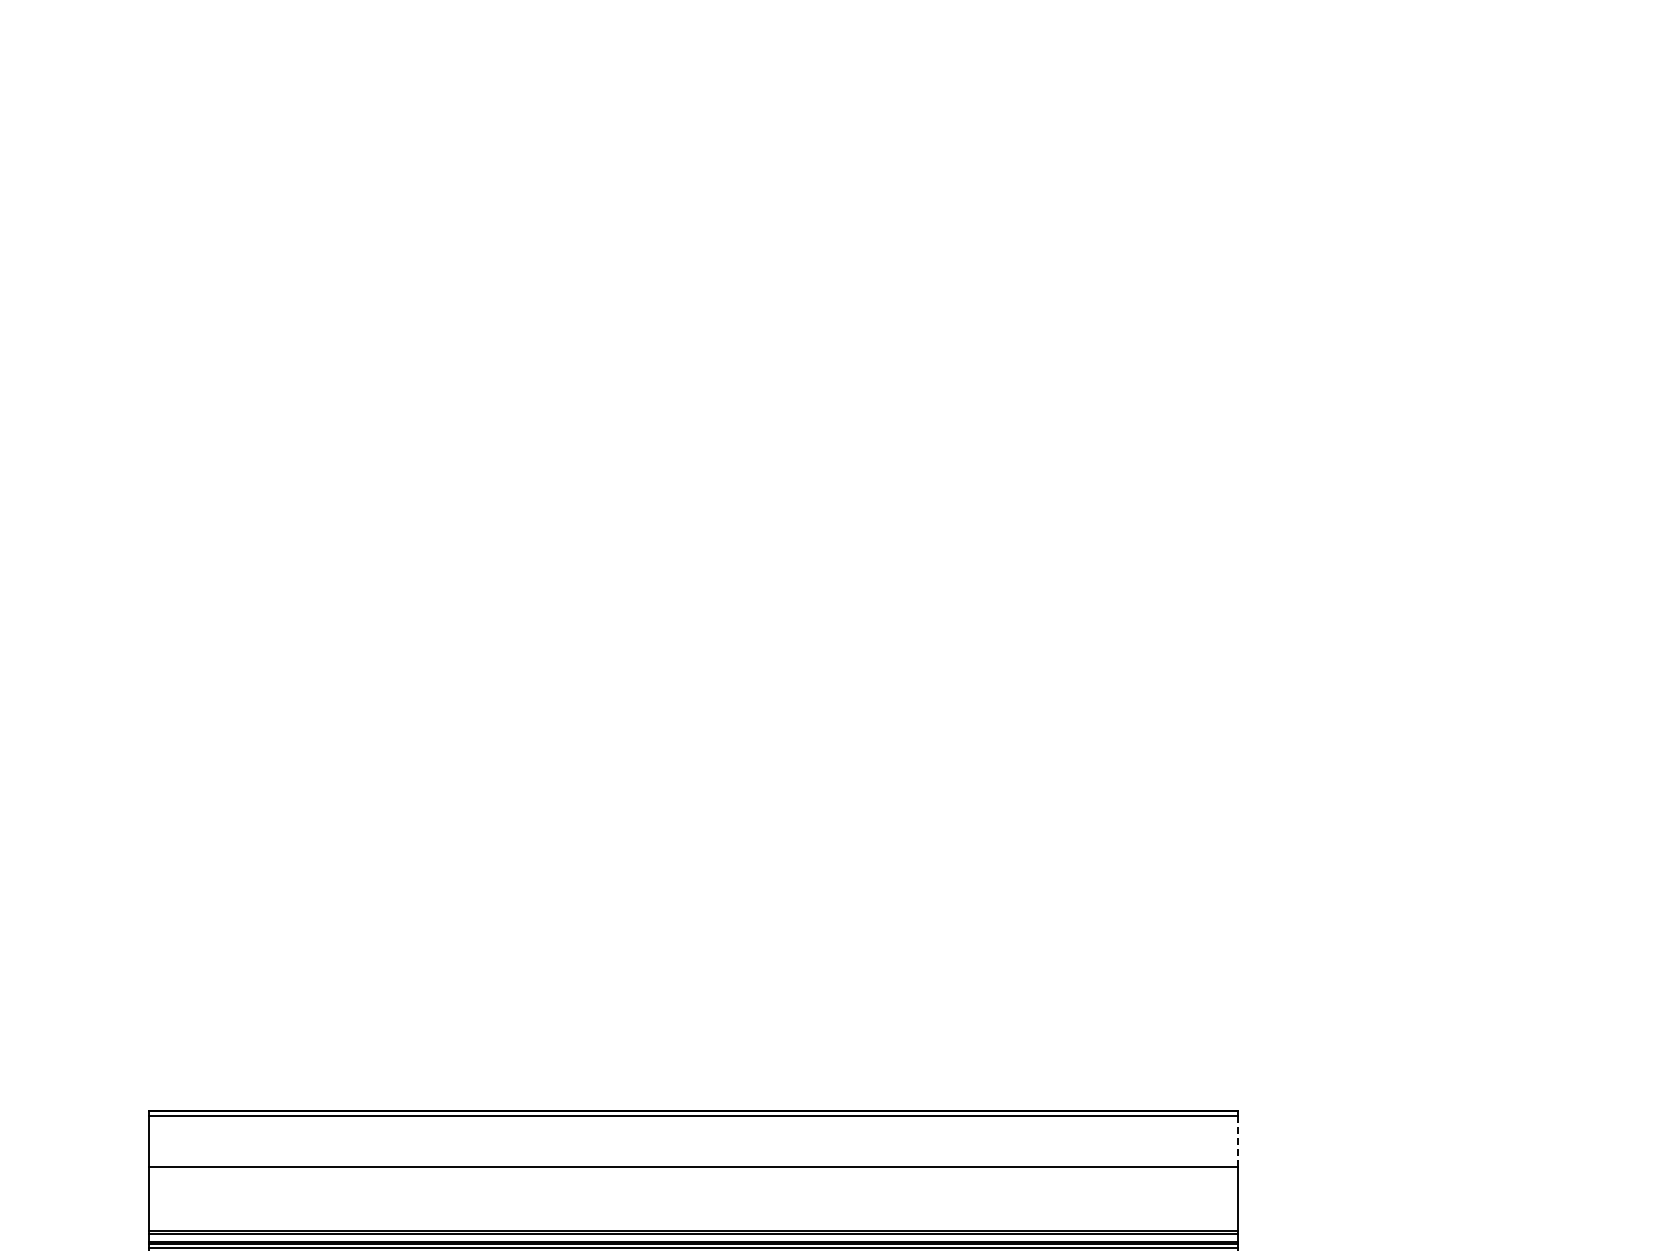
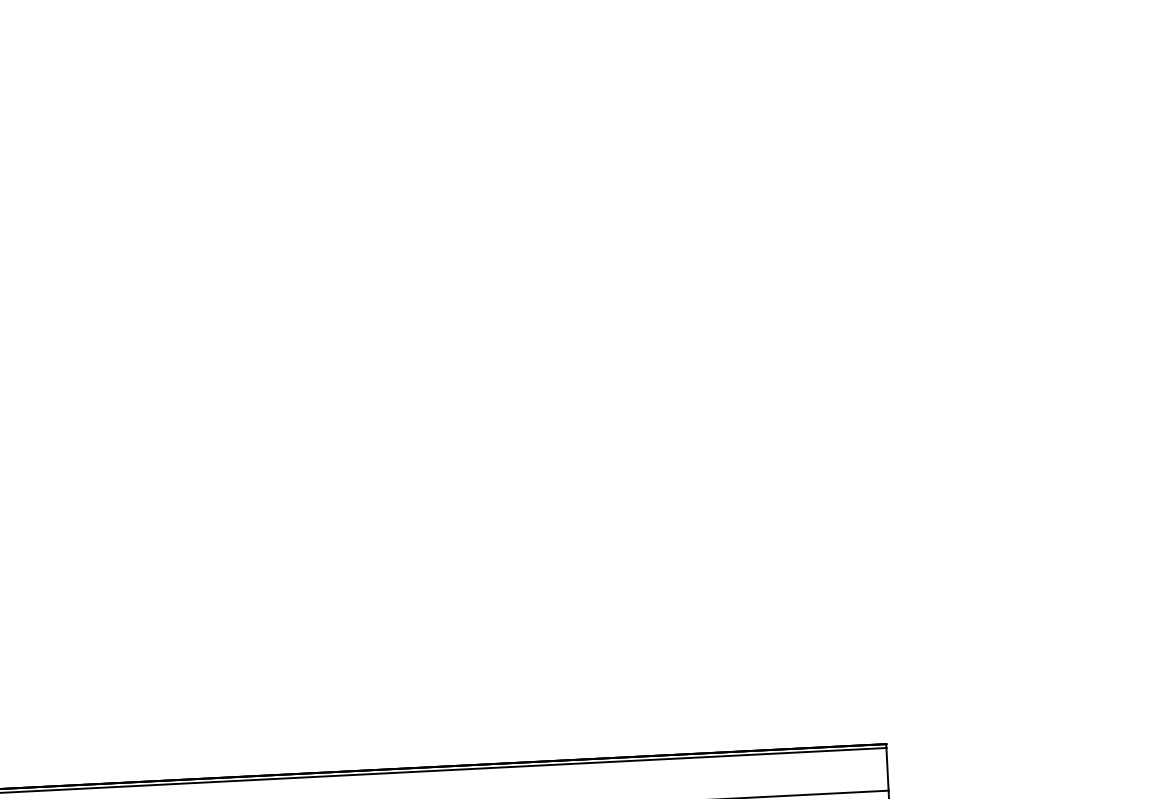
line: (1237, 1141) -> (887, 769), dashed -> solid

